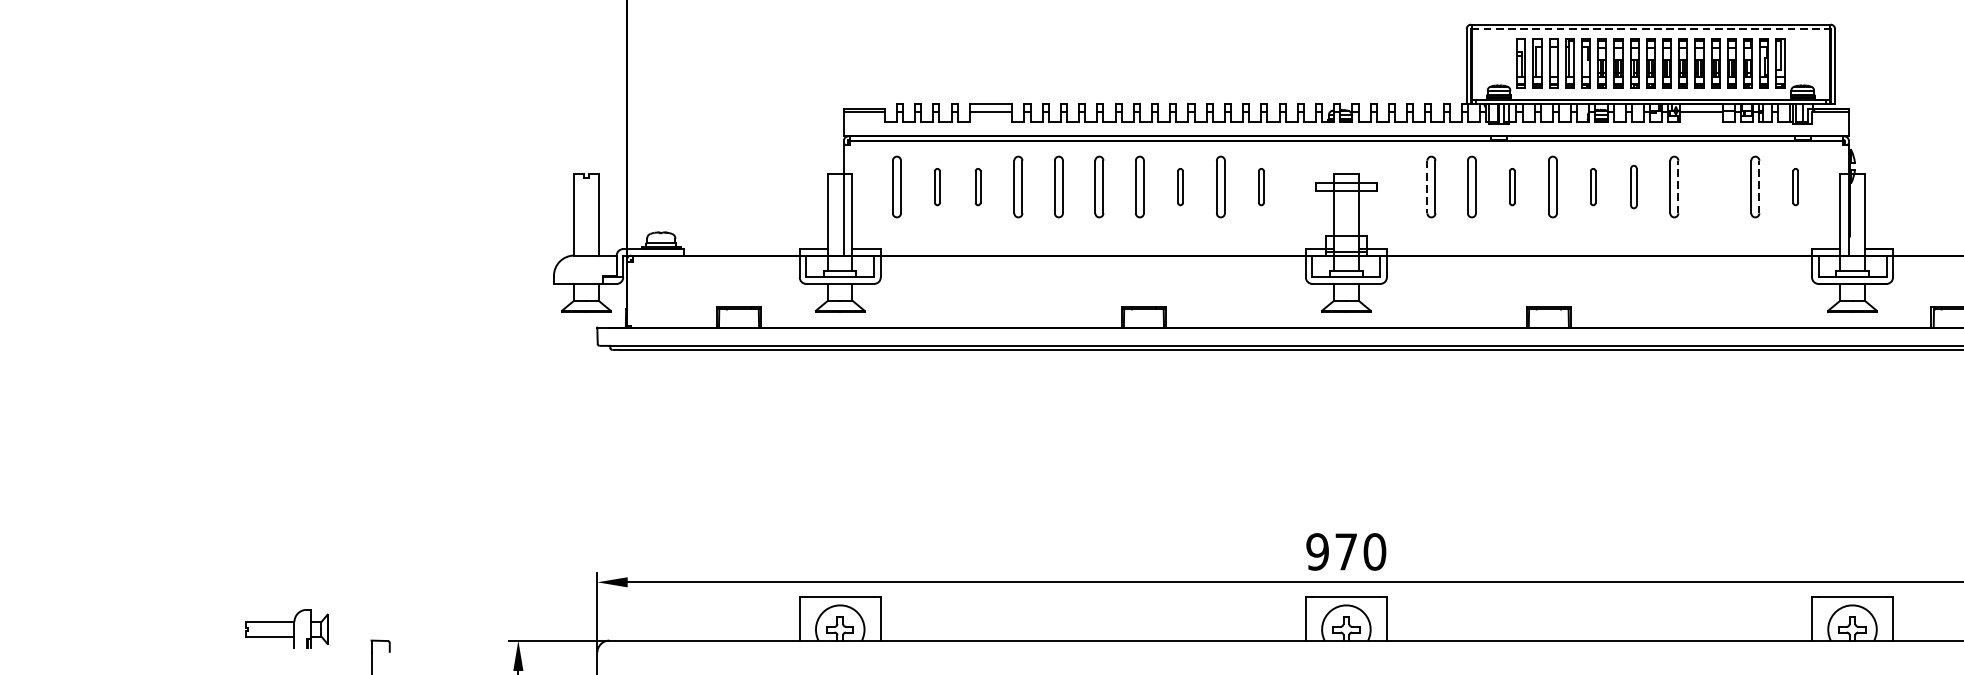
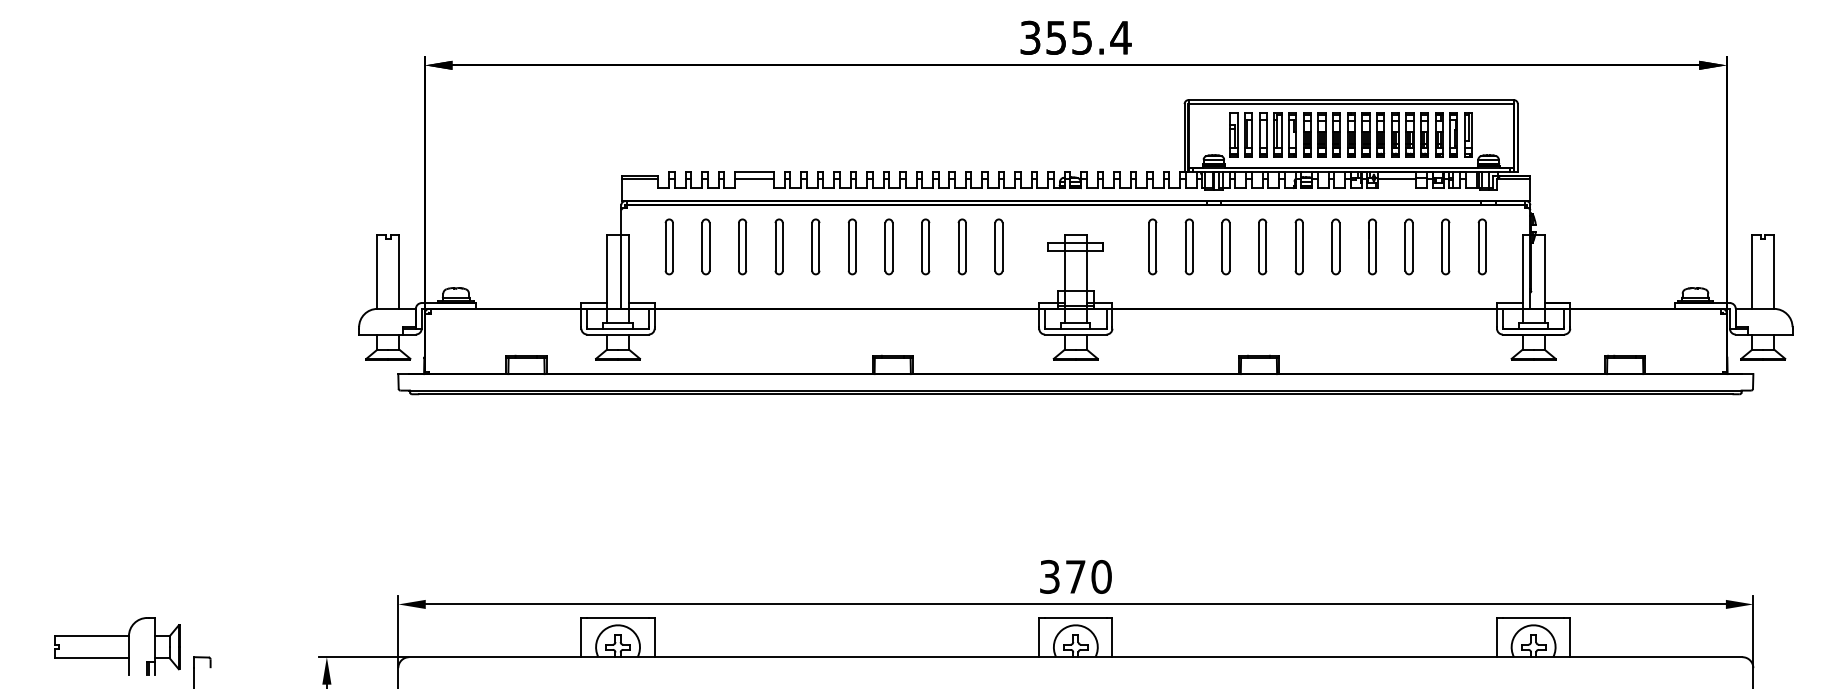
line: (1651, 29) -> (1351, 104), dashed -> solid
part: (936, 186) -> (705, 246), size x1.67
part: (977, 186) -> (742, 246), size x1.67
part: (1180, 186) -> (925, 246), size x1.67
part: (1260, 186) -> (998, 246), size x1.67
line: (1427, 186) -> (1149, 246), dashed -> solid
part: (1511, 186) -> (1225, 246), size x1.67
part: (1592, 186) -> (1298, 246), size x1.67
part: (1633, 186) -> (1335, 246), size x1.43
line: (1678, 186) -> (1376, 246), dashed -> solid
part: (1714, 186) -> (1408, 246), added
line: (1759, 186) -> (1449, 246), dashed -> solid
part: (1794, 186) -> (1481, 246), size x1.67
text: (1317, 551) -> (1049, 576), 970 -> 370
part: (286, 628) -> (117, 646), size x1.67

